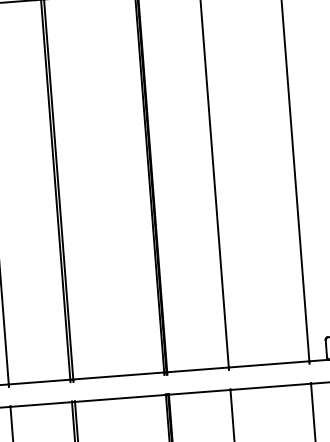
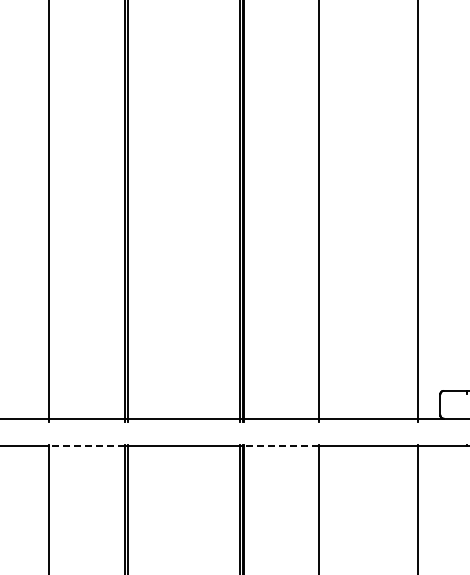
line: (199, 392) -> (281, 446), solid -> dashed
line: (41, 404) -> (86, 446), solid -> dashed

